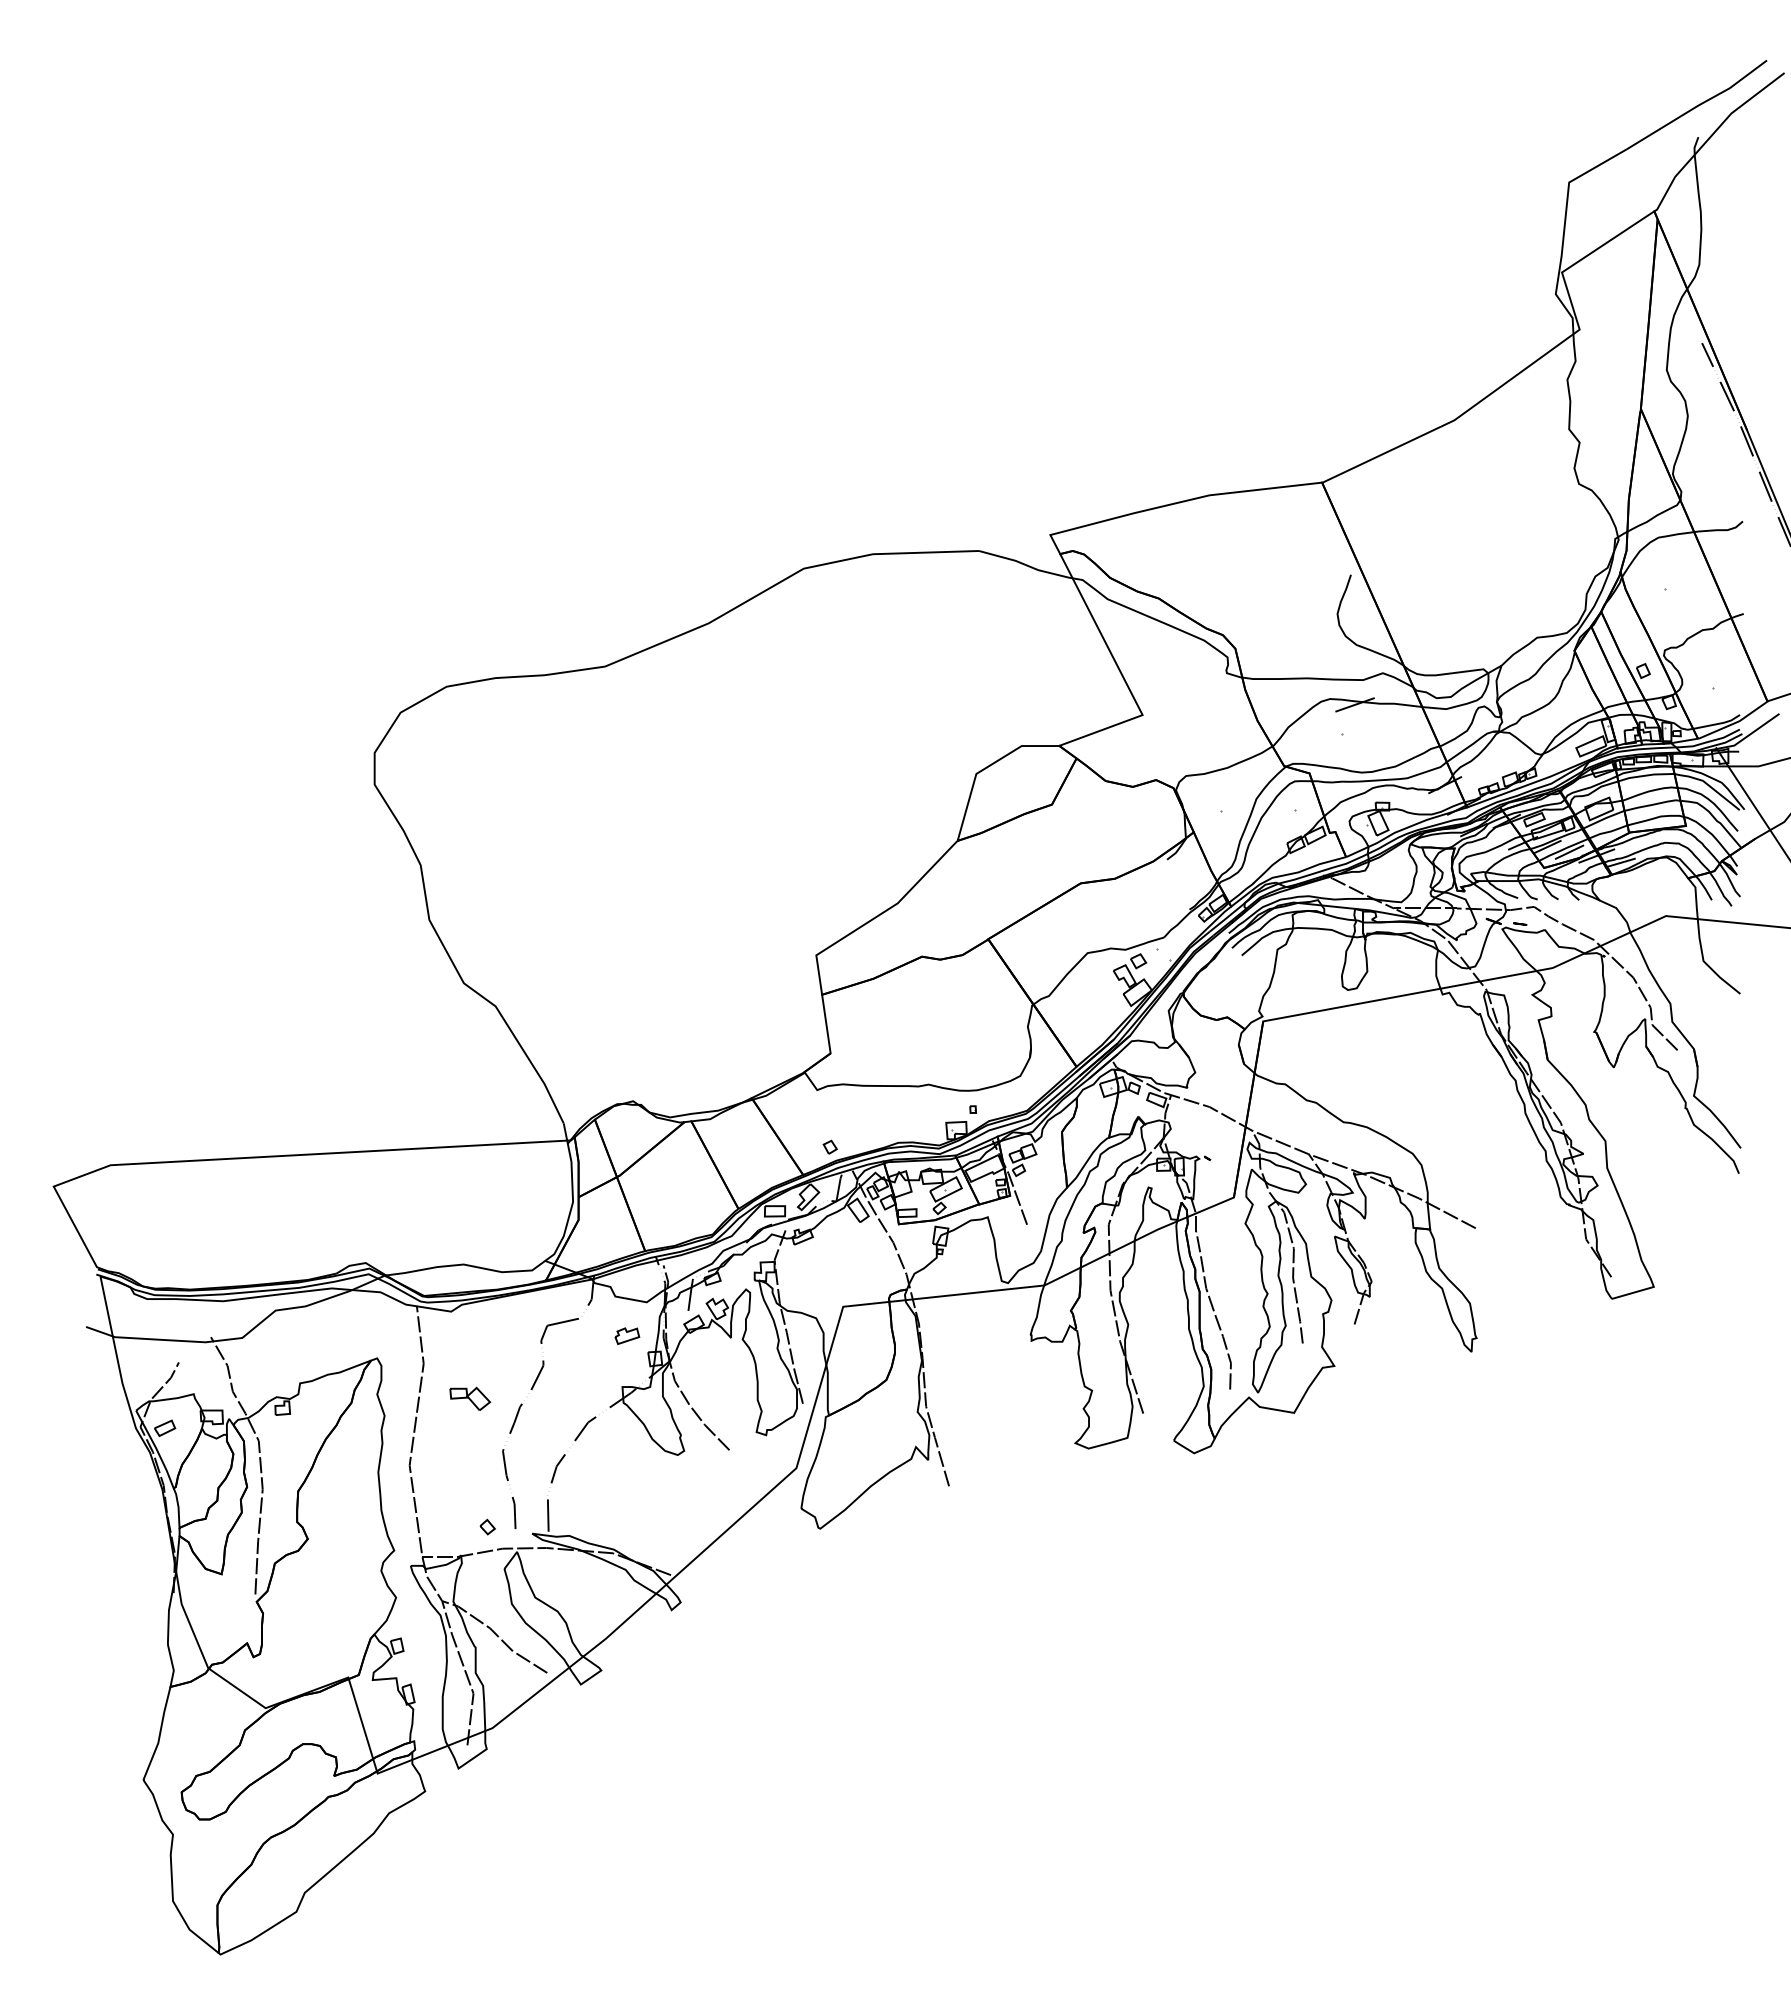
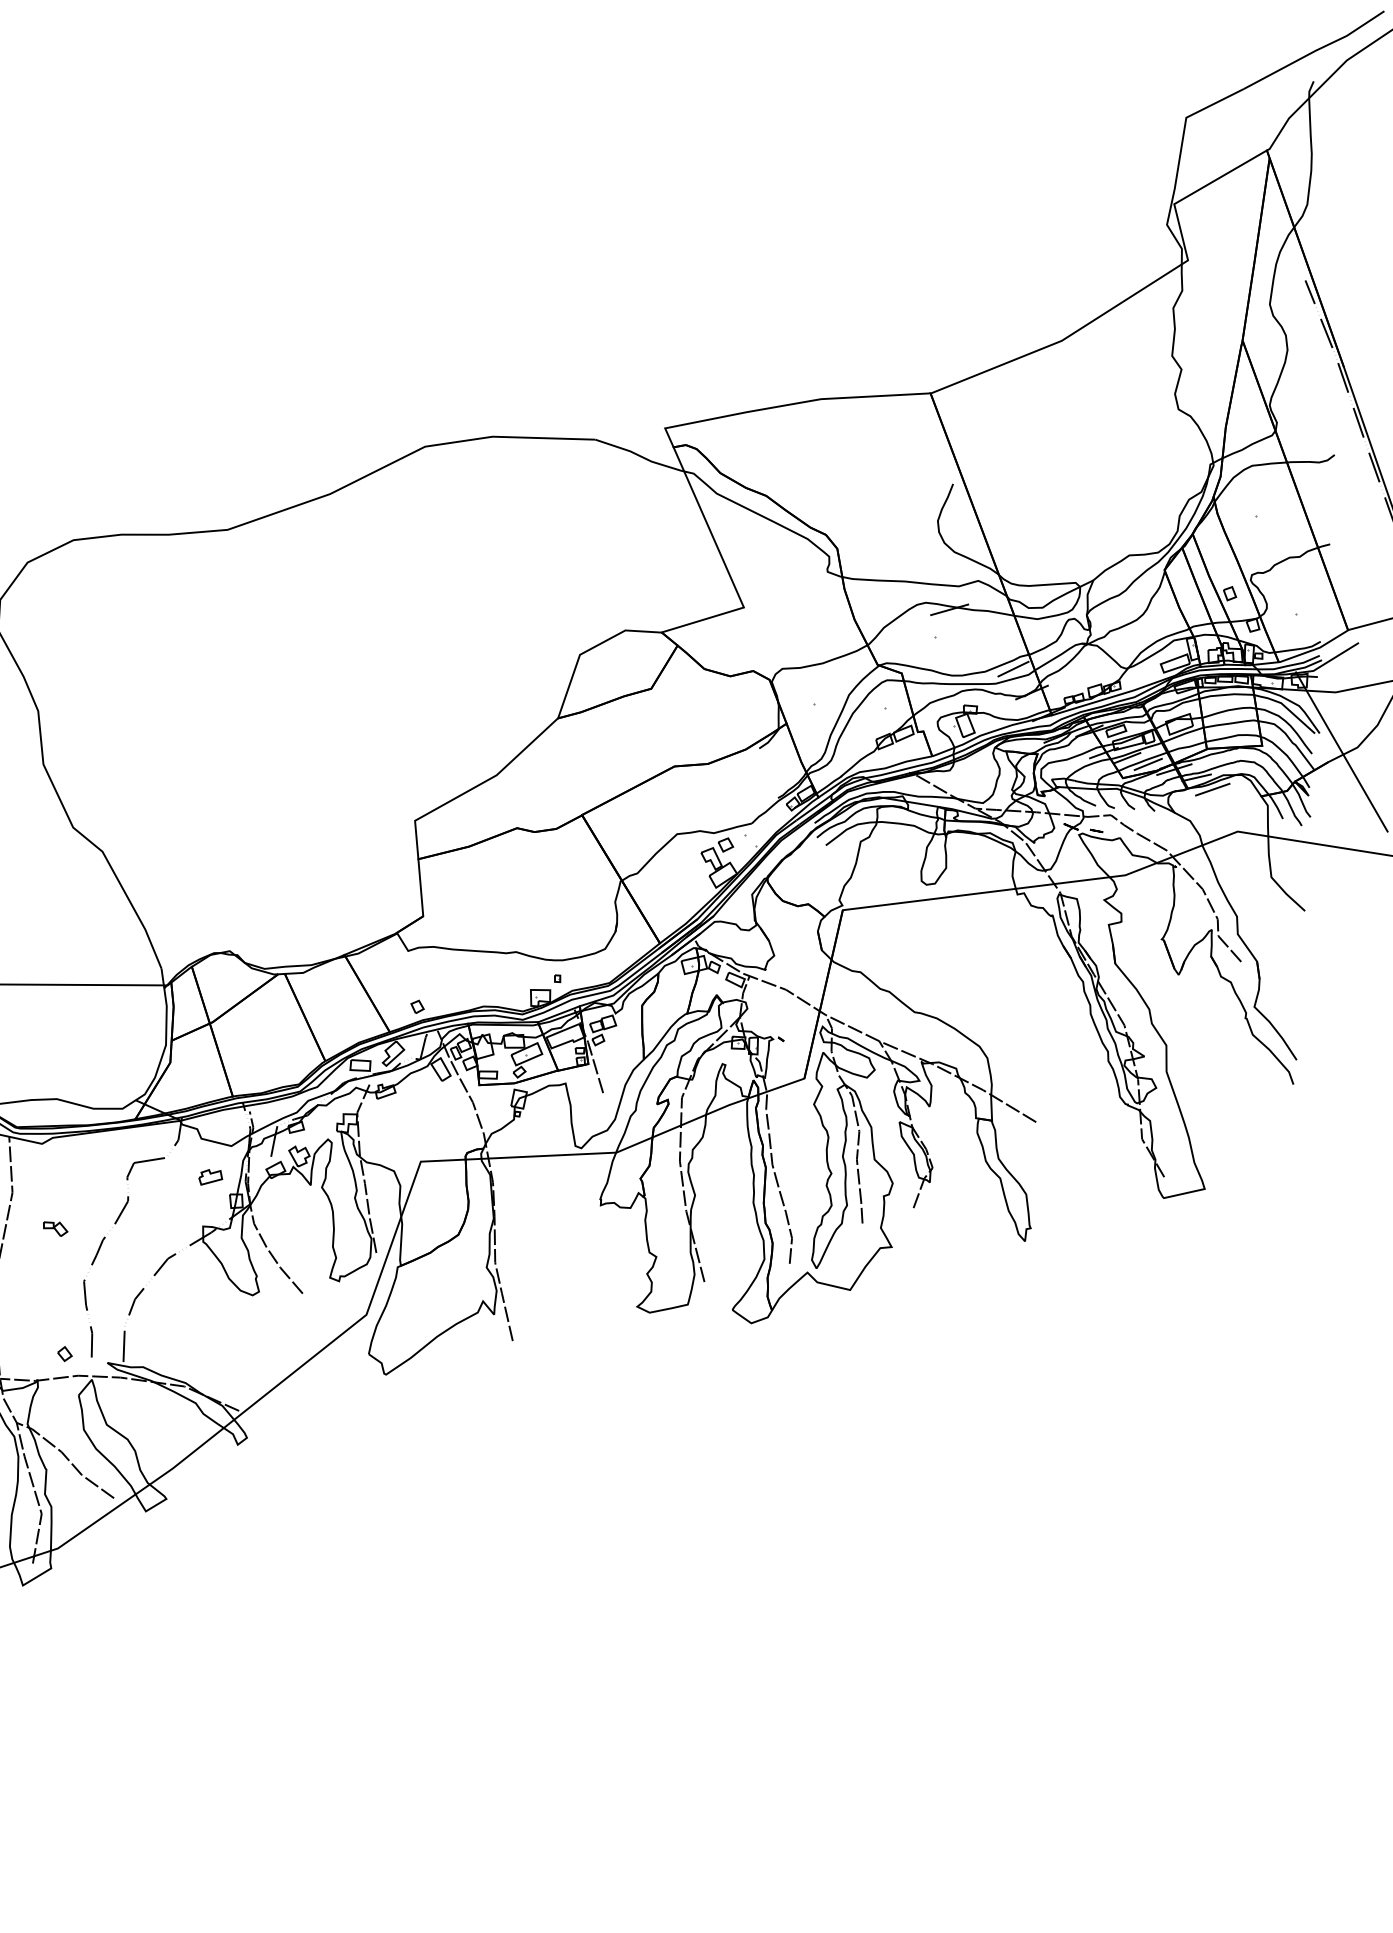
line: (1424, 761) -> (1013, 668), added
line: (1637, 874) -> (1212, 789), added
part: (470, 1398) -> (55, 1228), size x0.62

